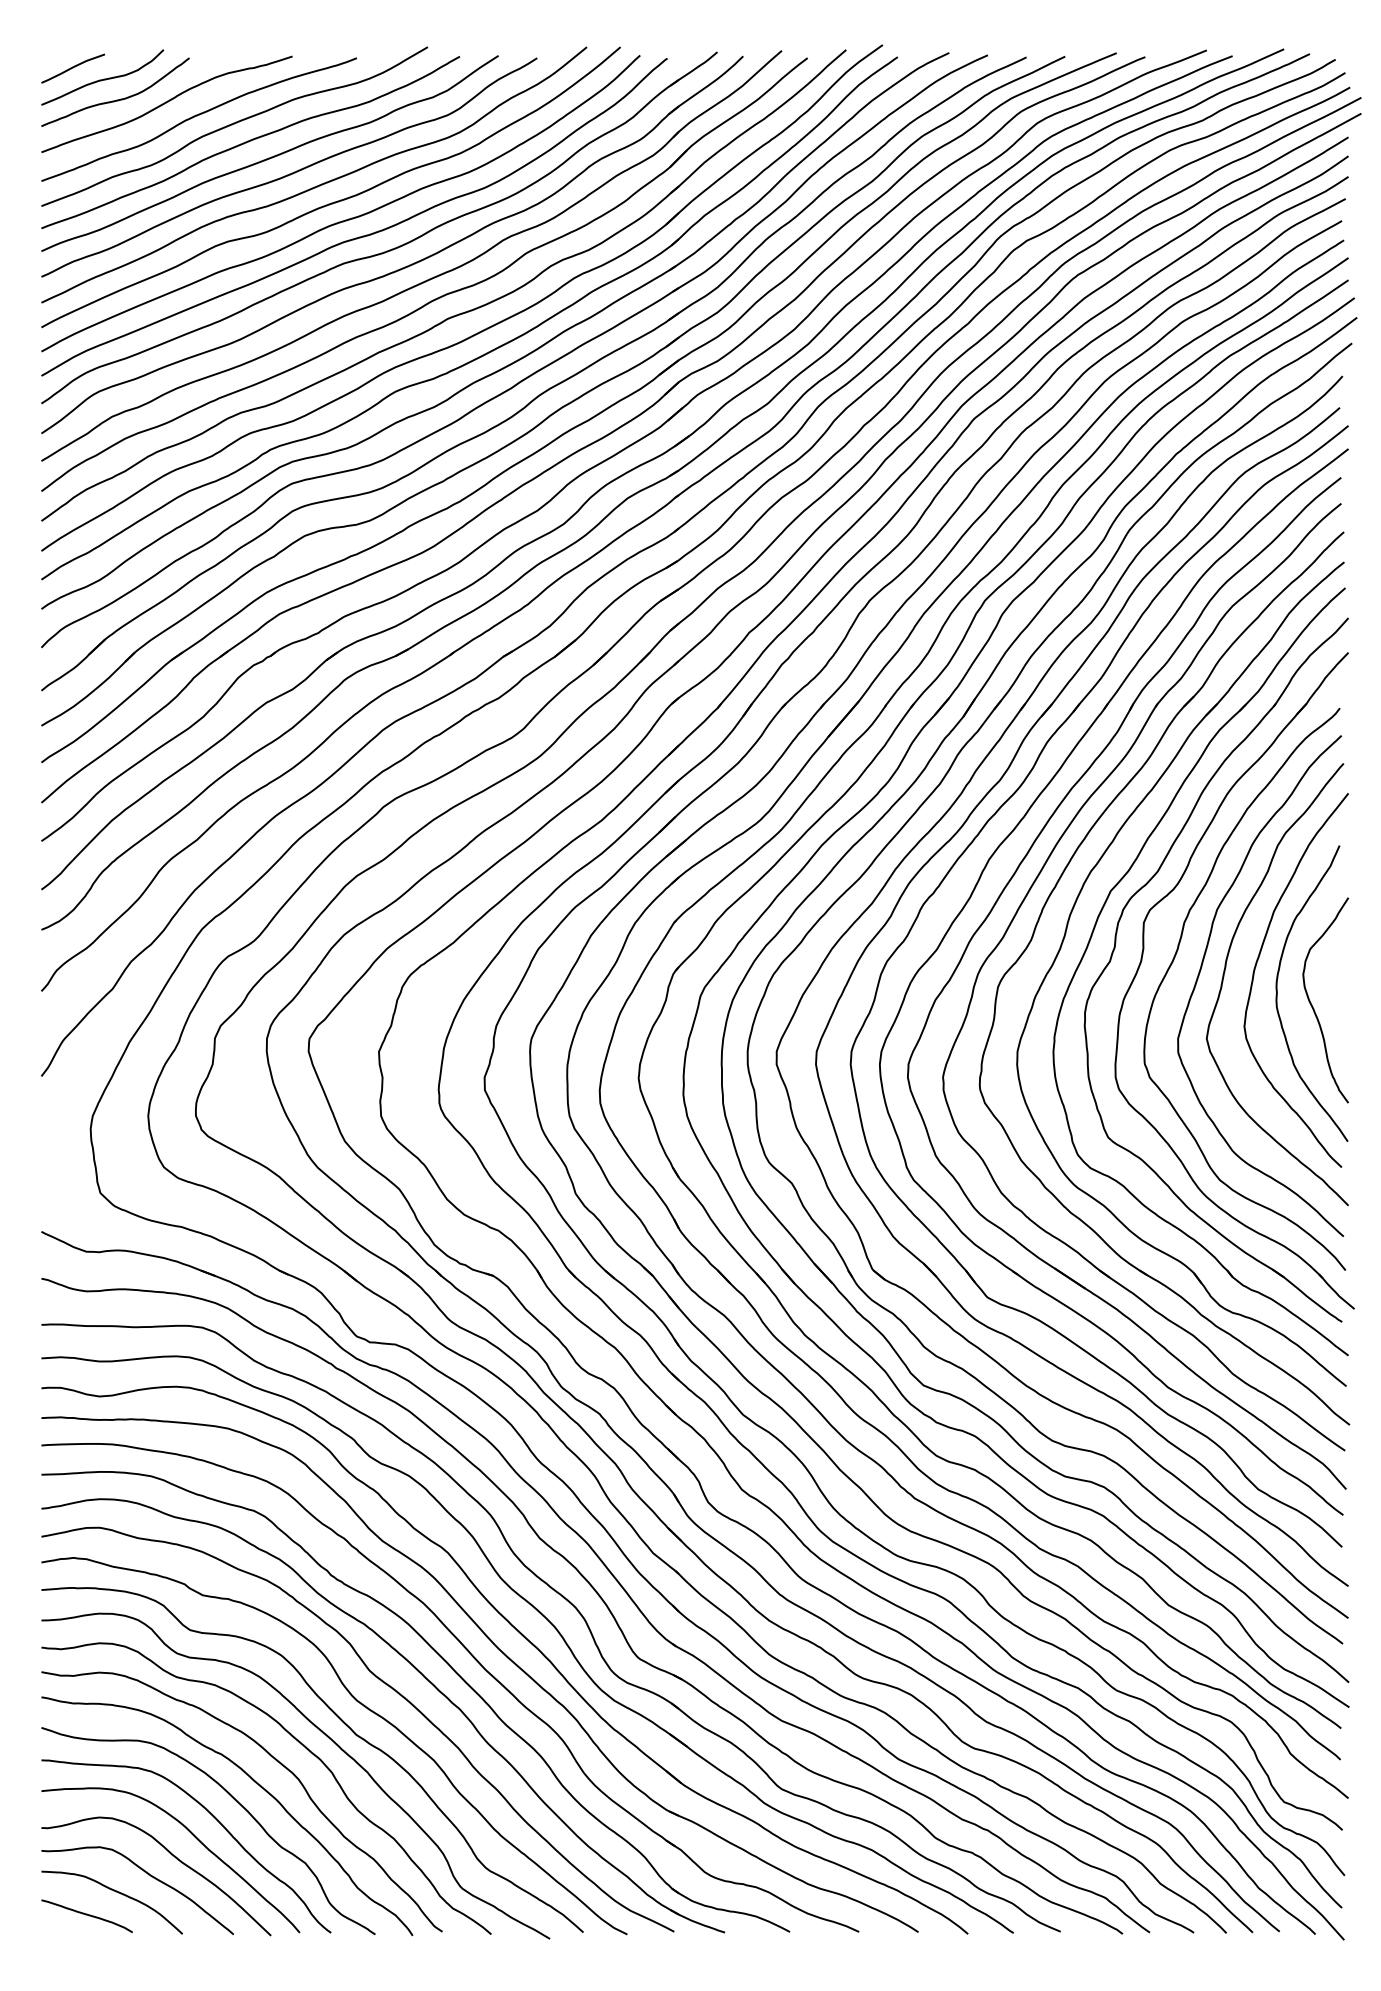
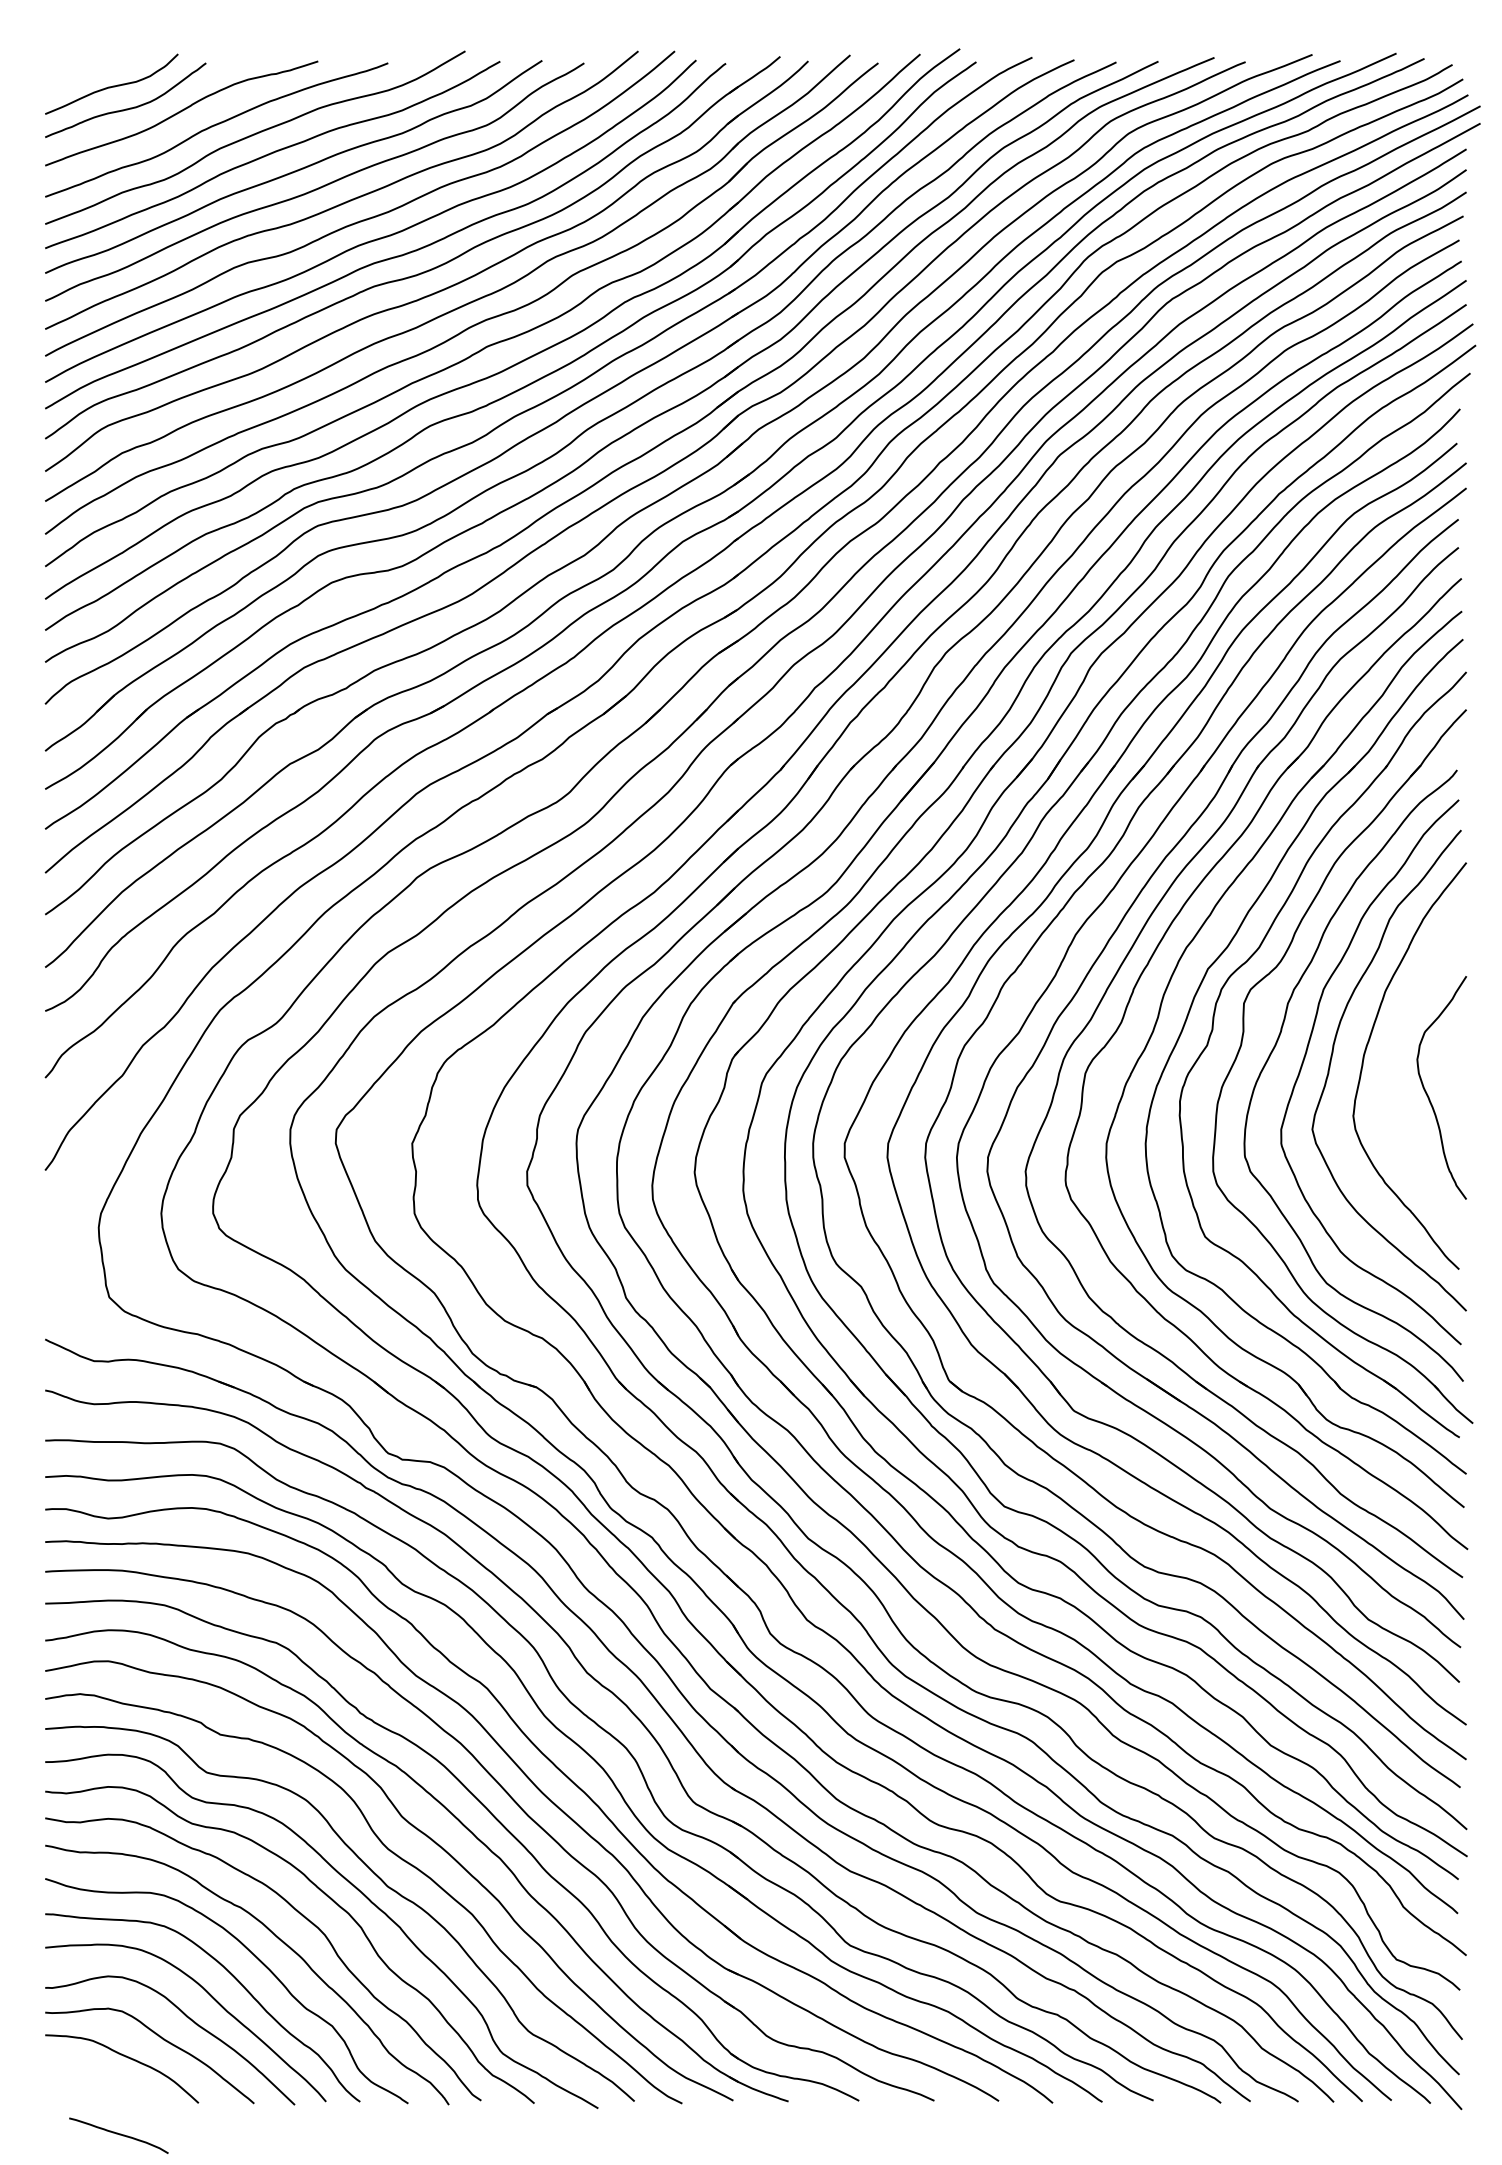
curve: (72, 68) -> (79, 74), removed
curve: (1277, 993) -> (1389, 1080), removed
curve: (86, 1915) -> (118, 2134), moved

